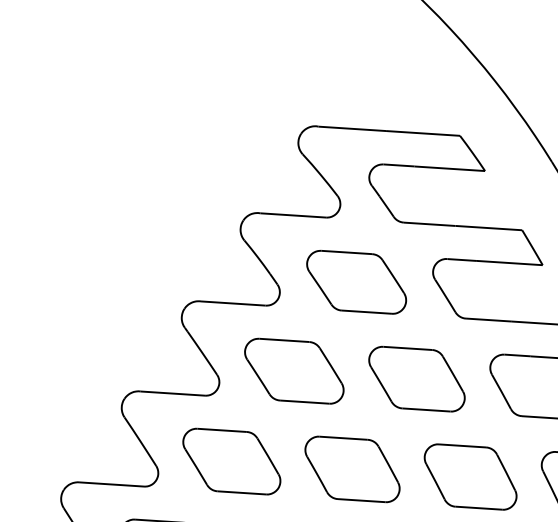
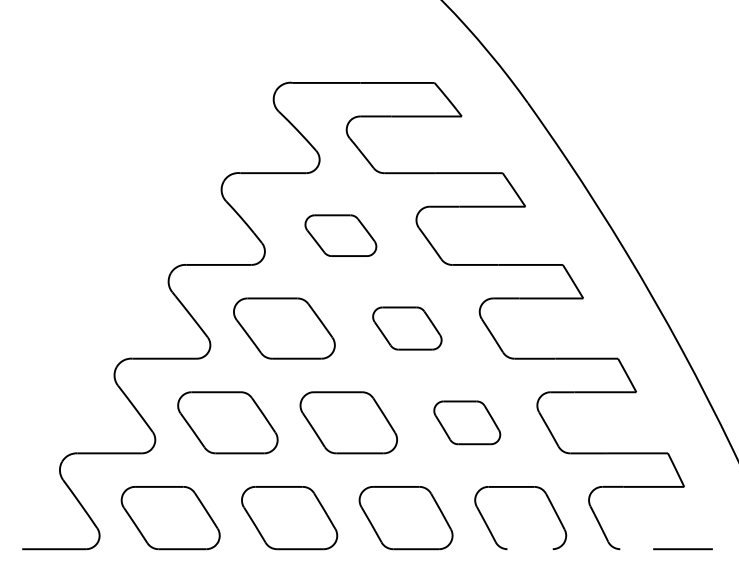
part: (356, 281) -> (340, 235), size x0.7
part: (417, 379) -> (407, 328), size x0.7
part: (470, 476) -> (467, 422), size x0.7

